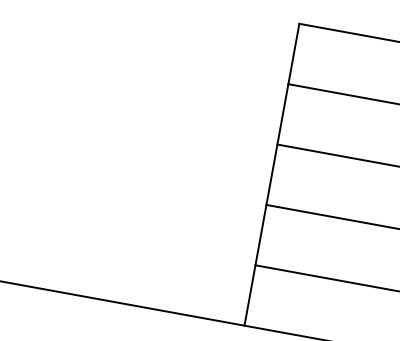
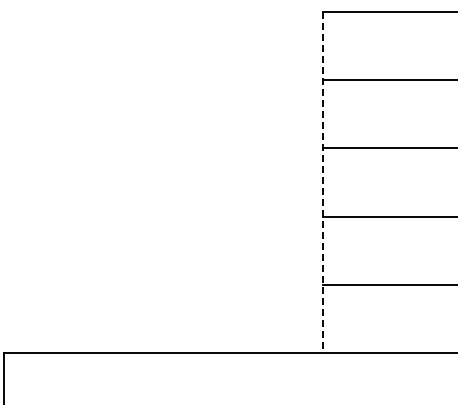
line: (271, 174) -> (322, 182), solid -> dashed

